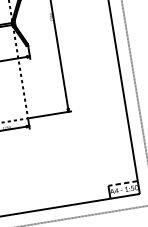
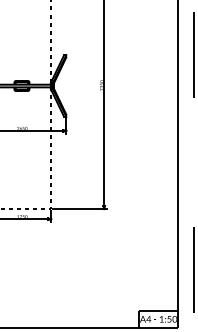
line: (122, 183) -> (157, 311), dashed -> solid

